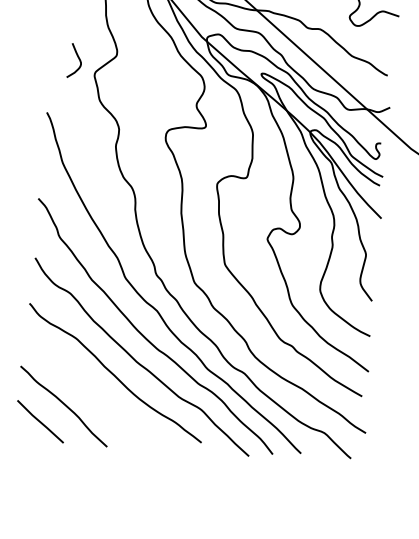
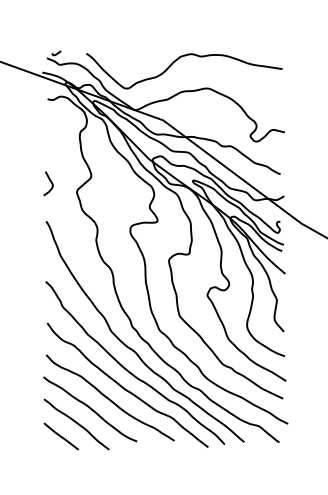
curve: (76, 57) -> (49, 181), moved
curve: (85, 386) -> (90, 409), added

